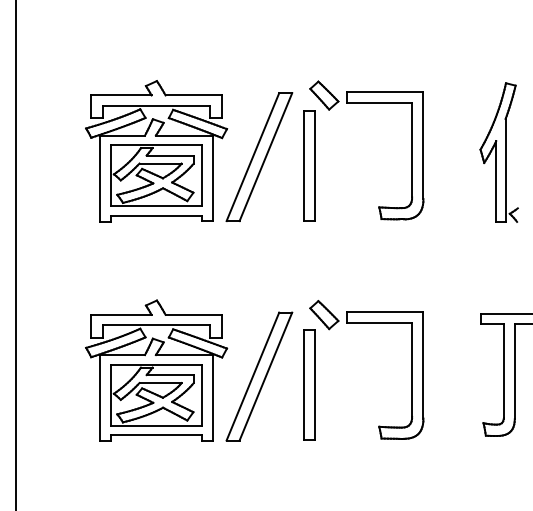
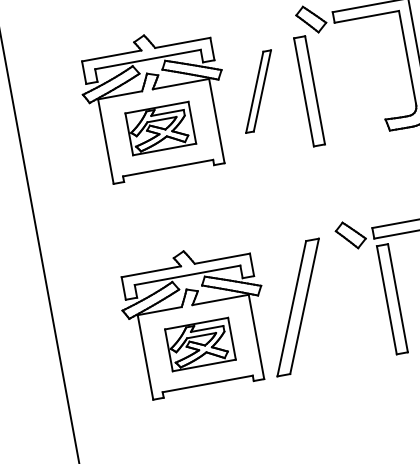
part: (259, 156) -> (258, 91), size x0.6
part: (156, 175) -> (160, 128), size x0.7
part: (309, 384) -> (392, 298), moved
part: (156, 395) -> (200, 344), size x0.7

